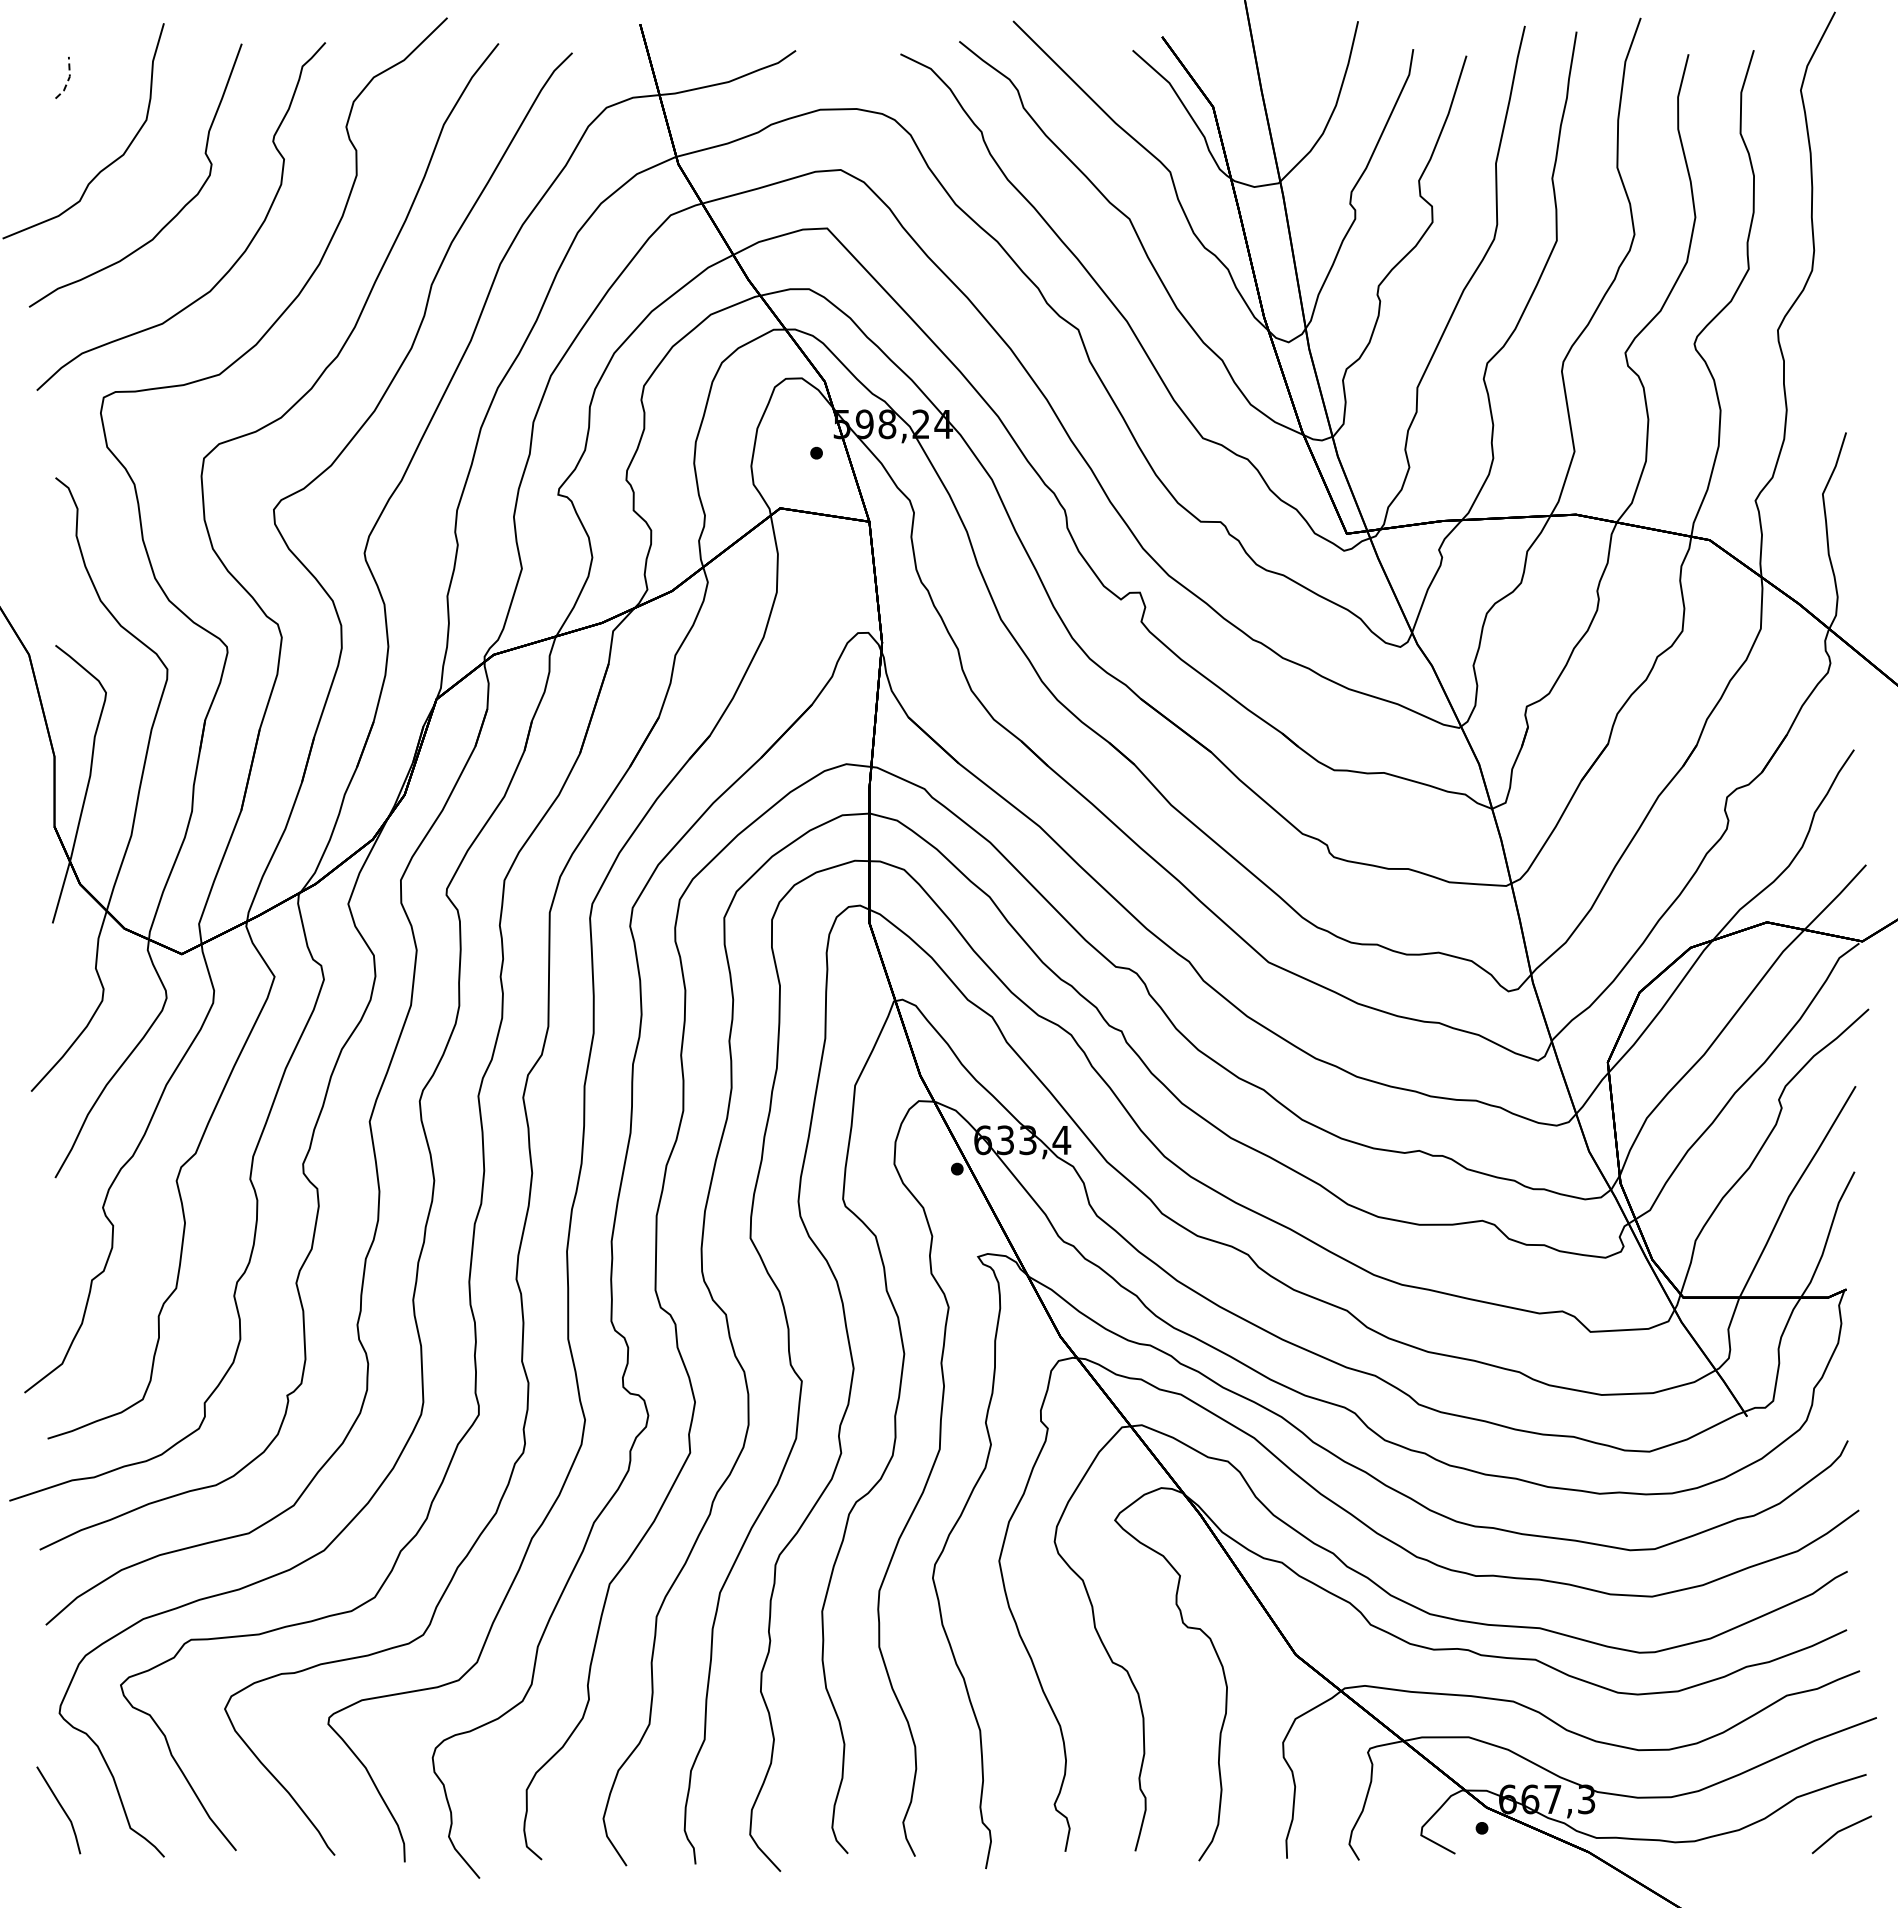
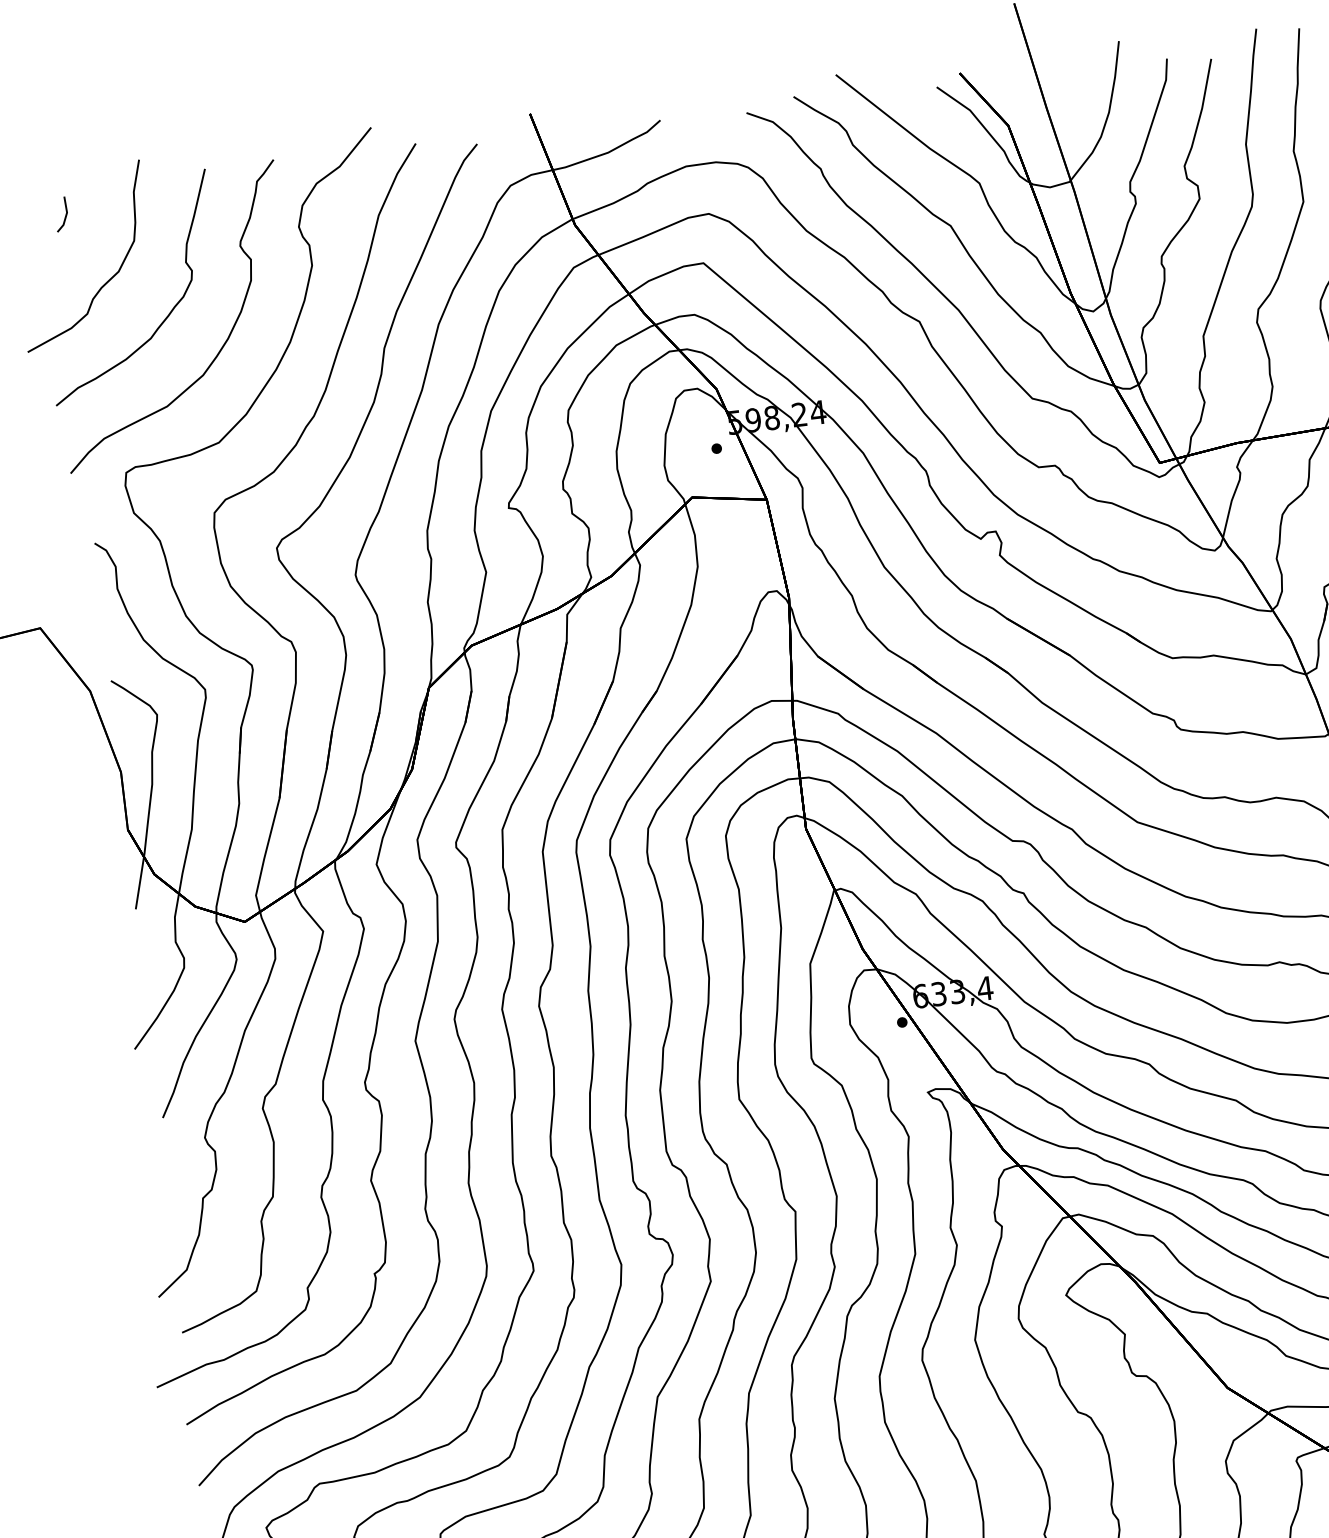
line: (68, 80) -> (66, 216), dashed -> solid

